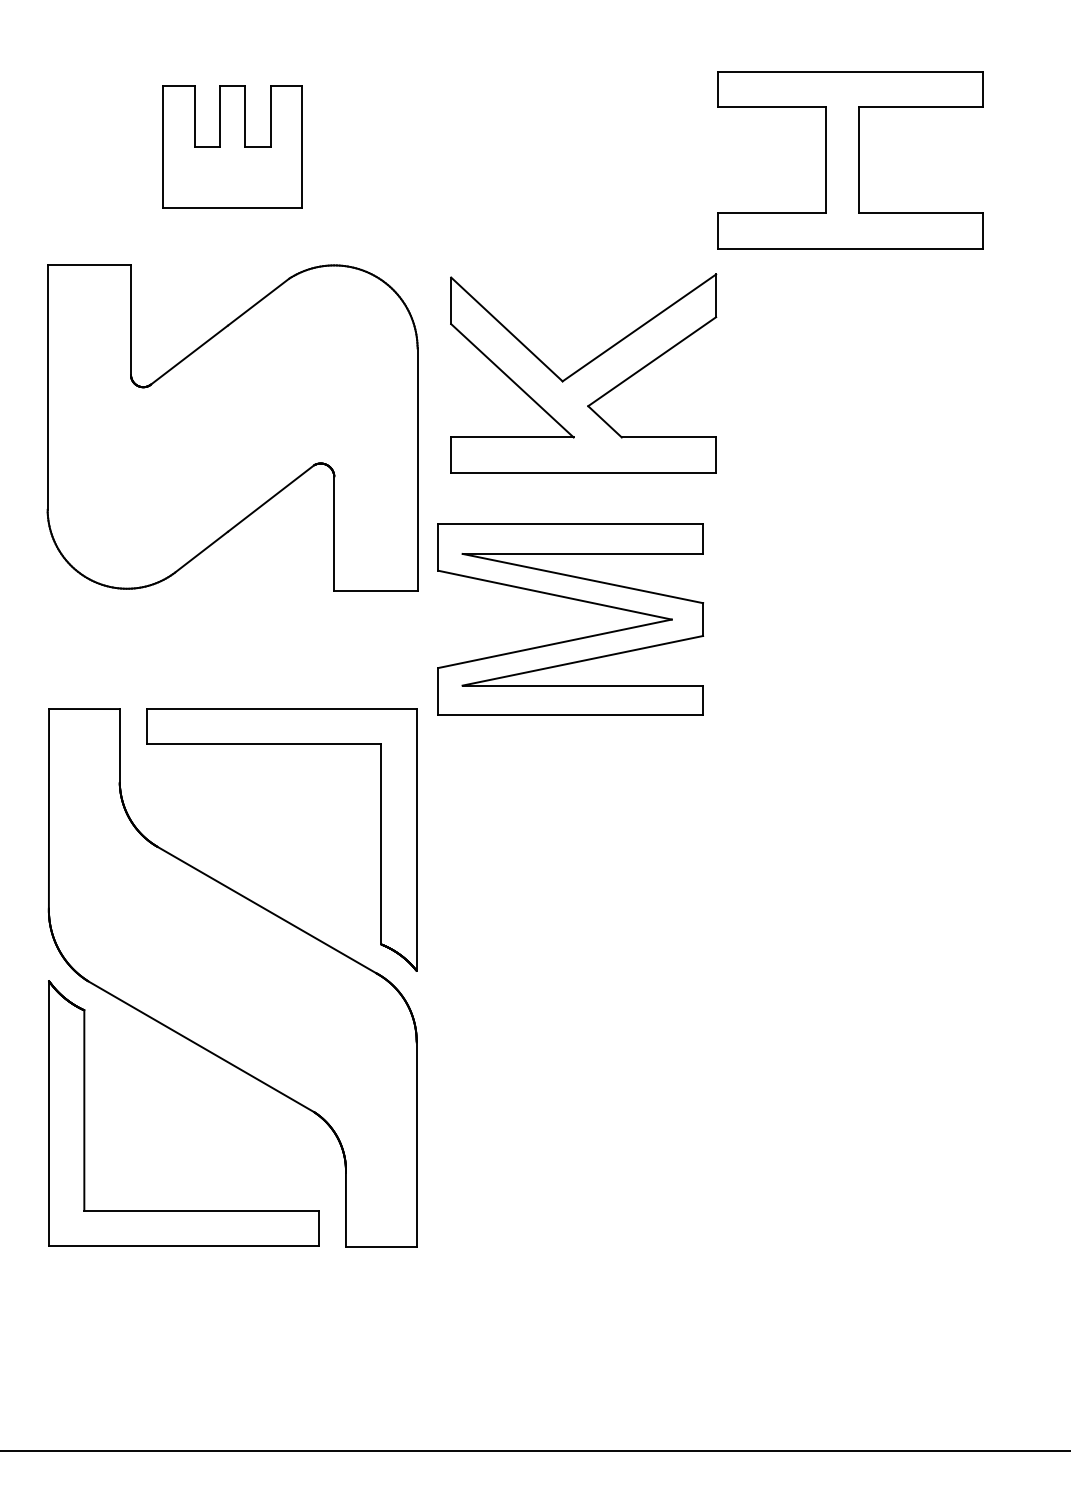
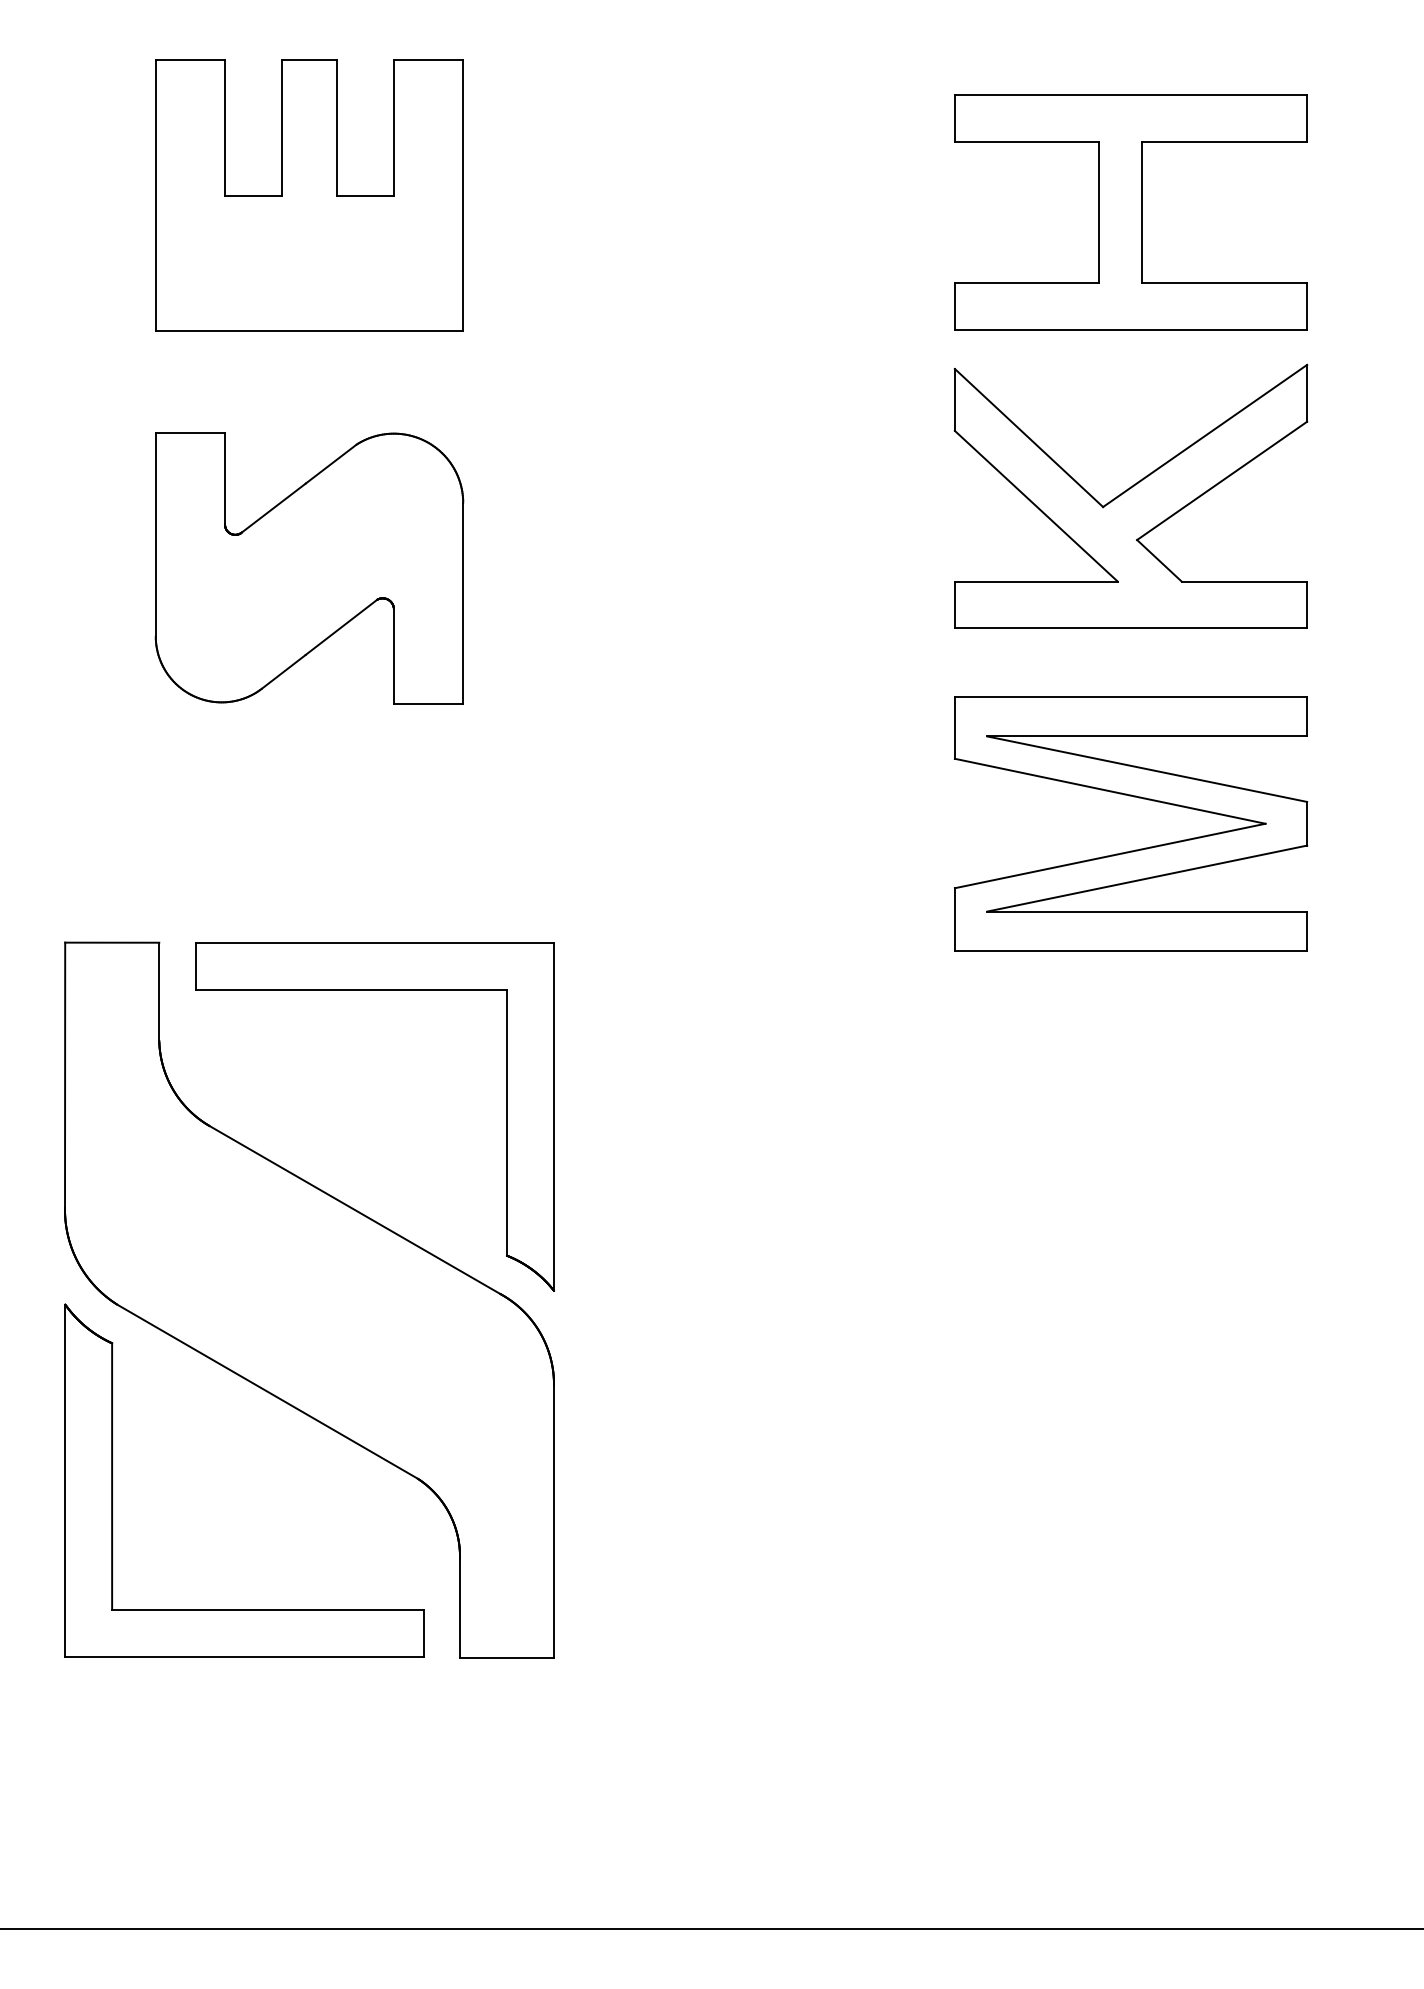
part: (232, 146) -> (309, 194), size x1.67
part: (583, 373) -> (1130, 496), moved
part: (232, 427) -> (309, 568), size x0.62
part: (574, 600) -> (1136, 798), moved

